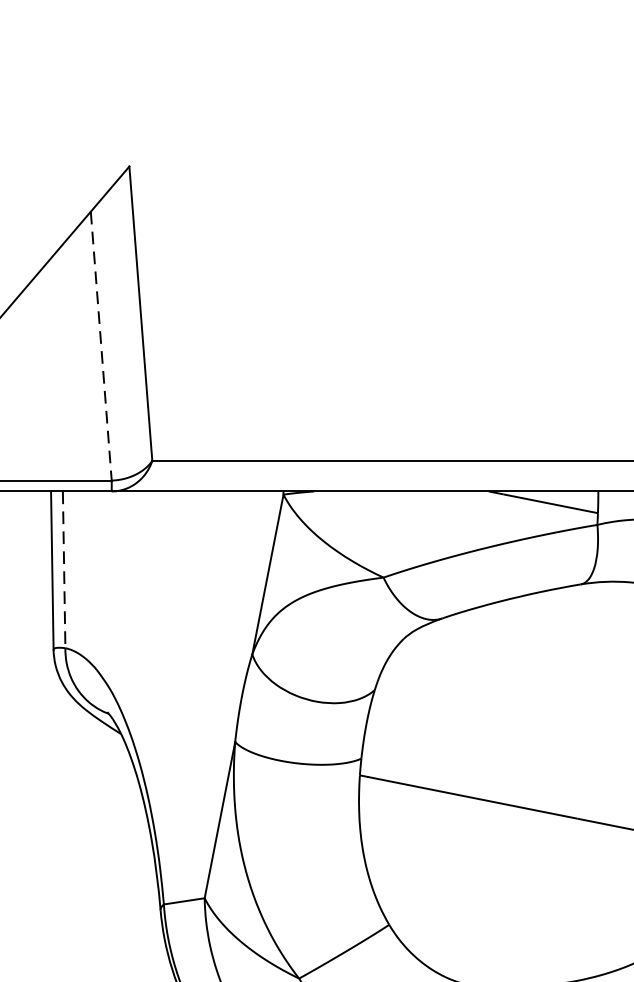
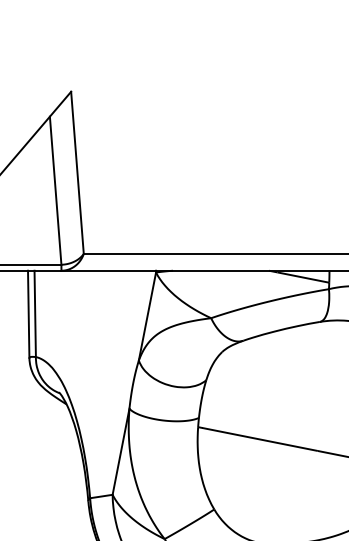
line: (100, 347) -> (55, 191), dashed -> solid
line: (64, 570) -> (35, 314), dashed -> solid

